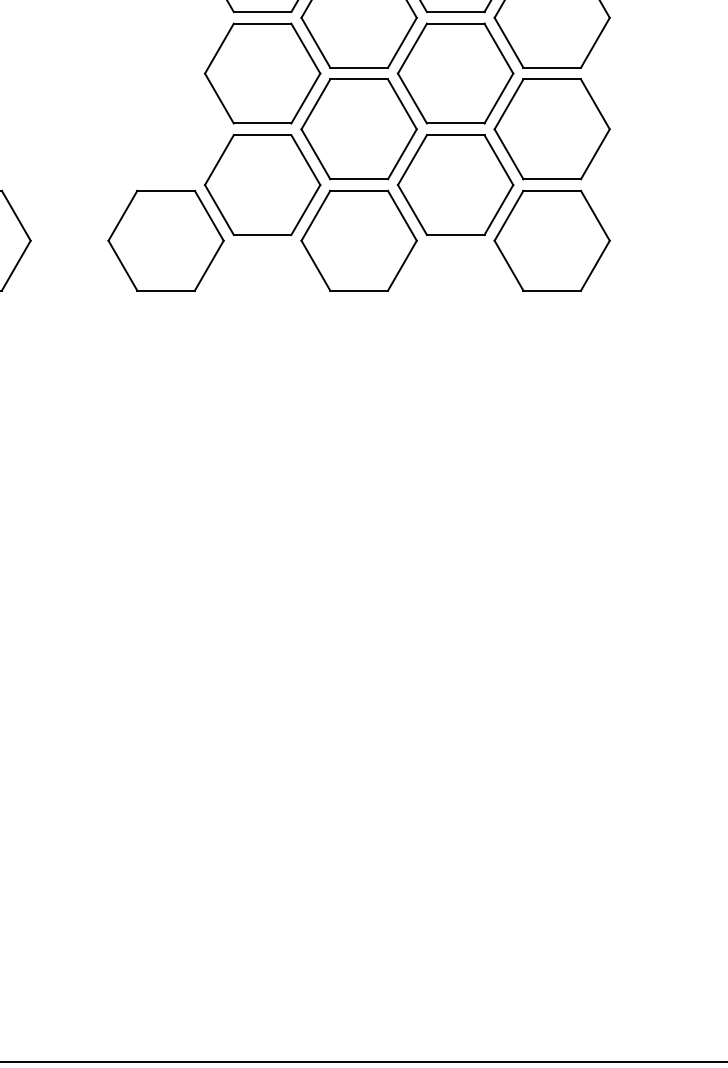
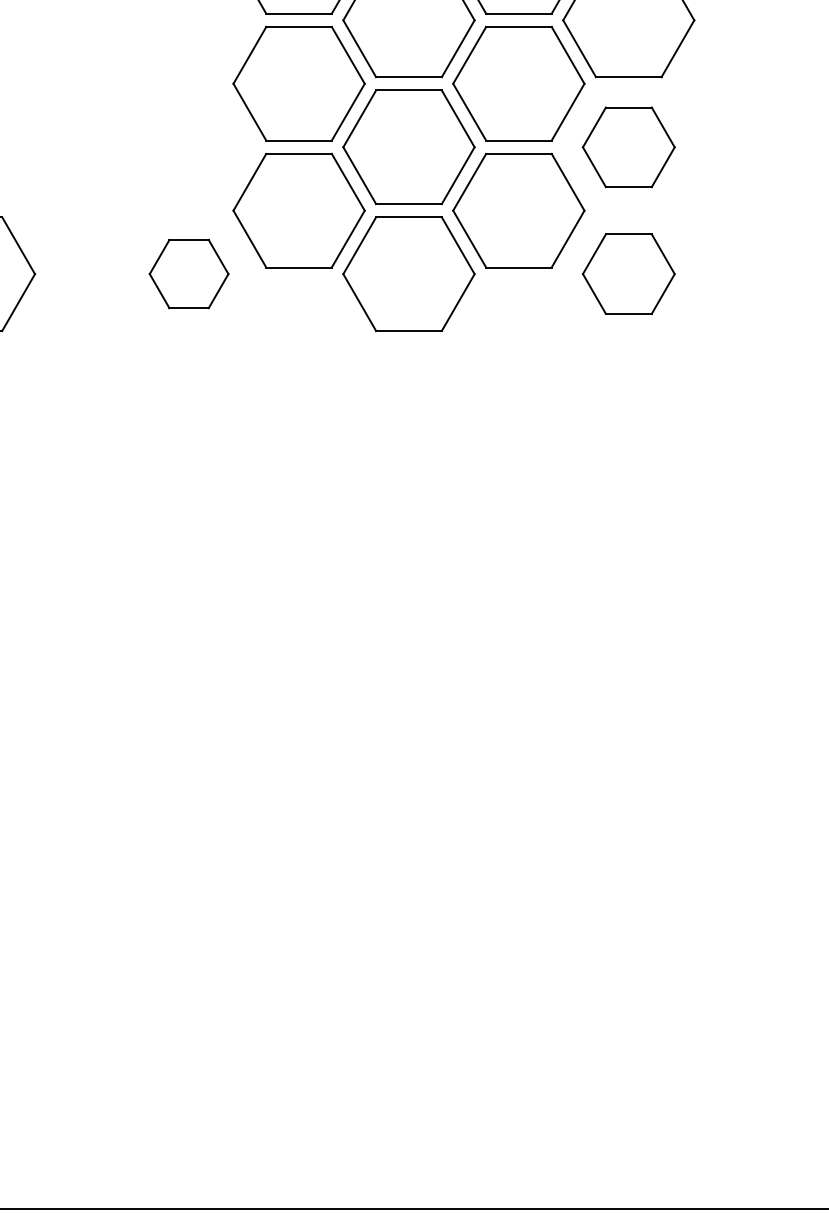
part: (551, 129) -> (628, 147), size x0.7
part: (165, 240) -> (188, 273), size x0.6
part: (551, 240) -> (628, 273), size x0.7

